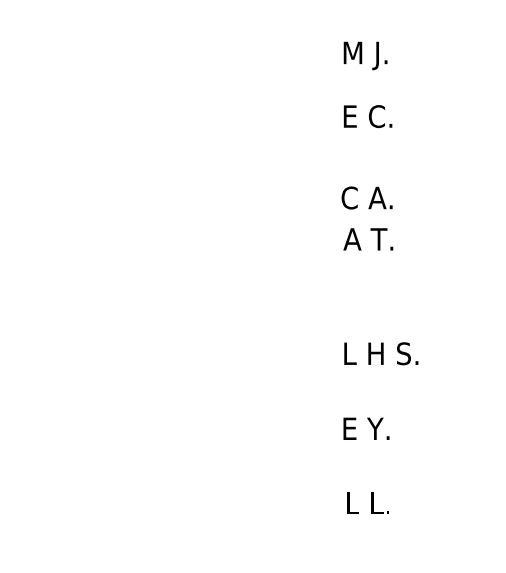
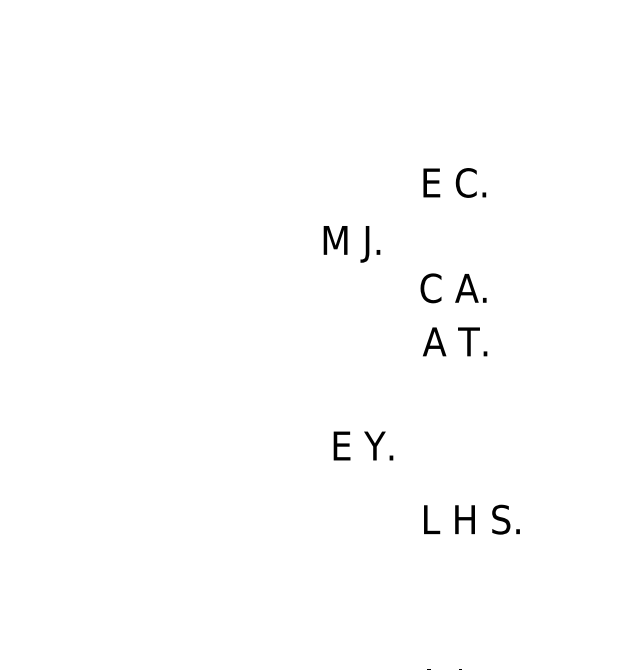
text: (365, 55) -> (351, 243), moved
text: (381, 353) -> (472, 519), moved
text: (366, 428) -> (363, 445), moved

